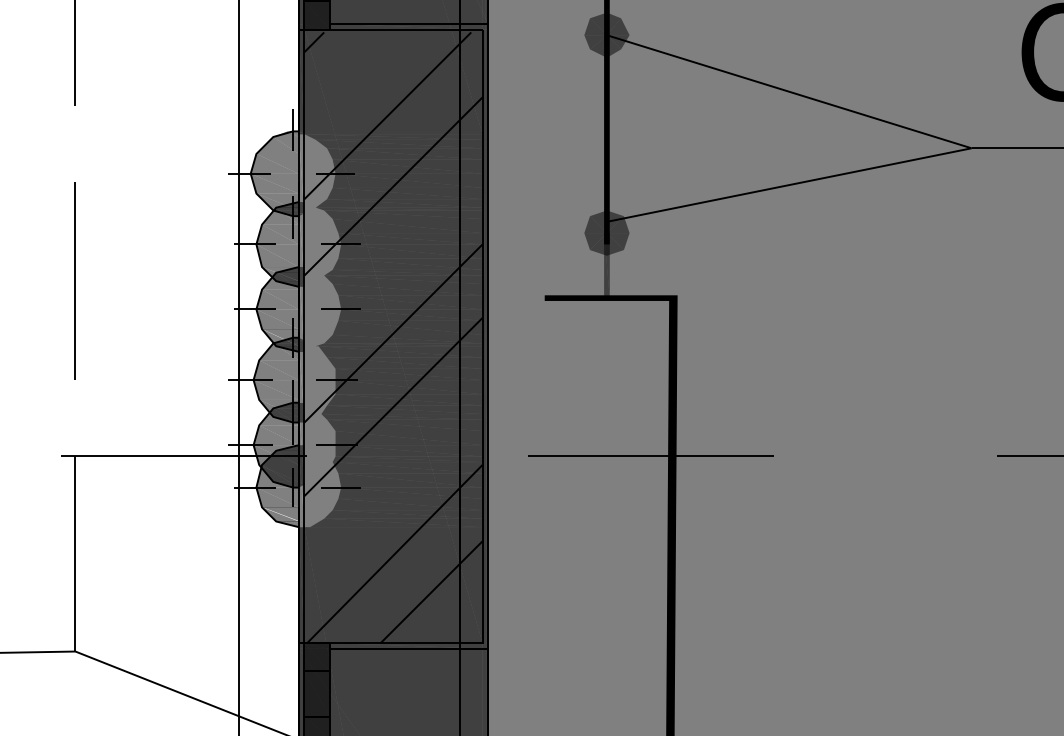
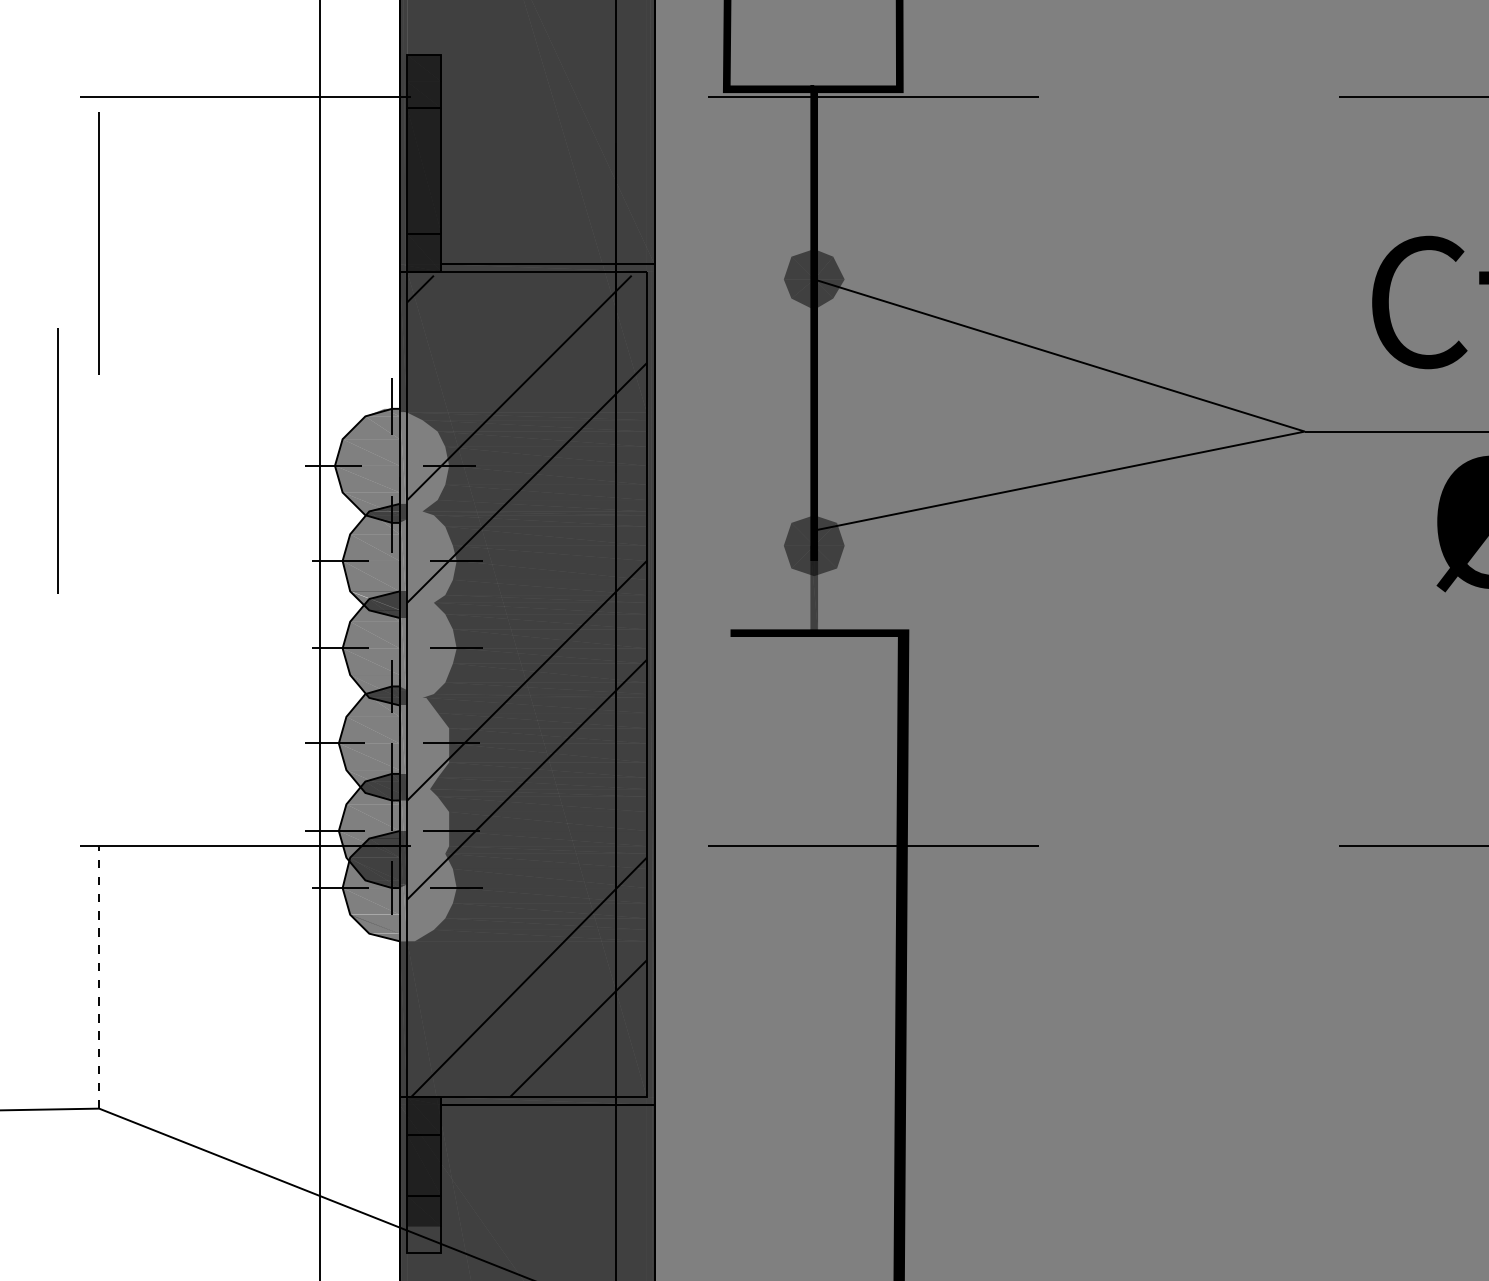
line: (74, 280) -> (57, 460), moved
line: (75, 553) -> (99, 976), solid -> dashed

